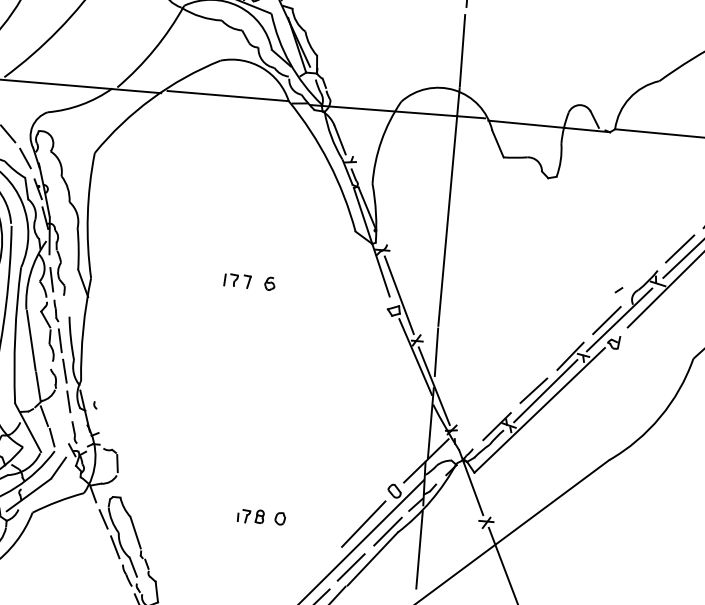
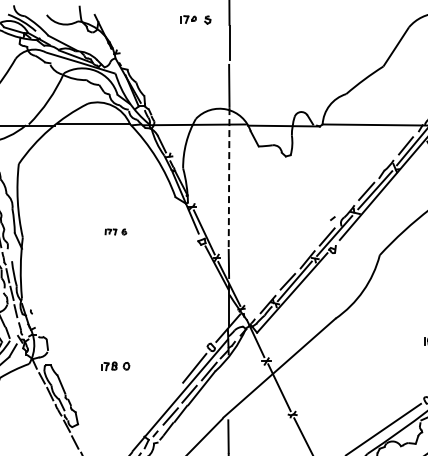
line: (449, 207) -> (229, 178), solid -> dashed
part: (248, 281) -> (115, 231), size x0.7
part: (261, 517) -> (115, 366), moved
line: (419, 549) -> (228, 380), removed

